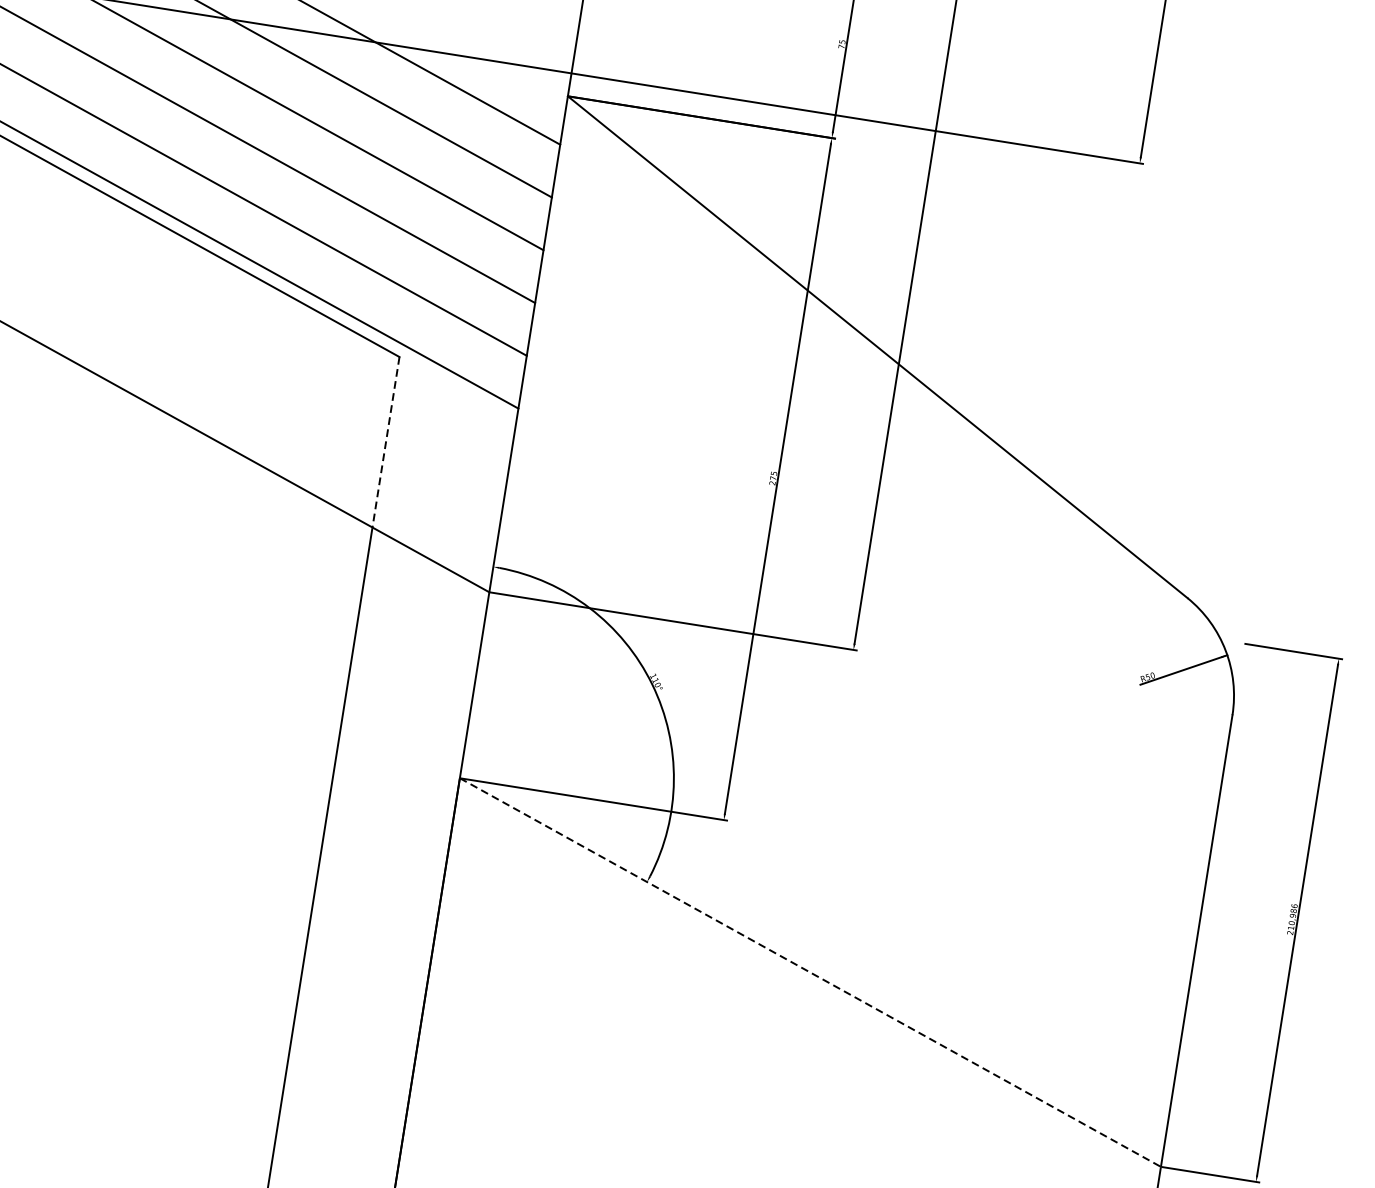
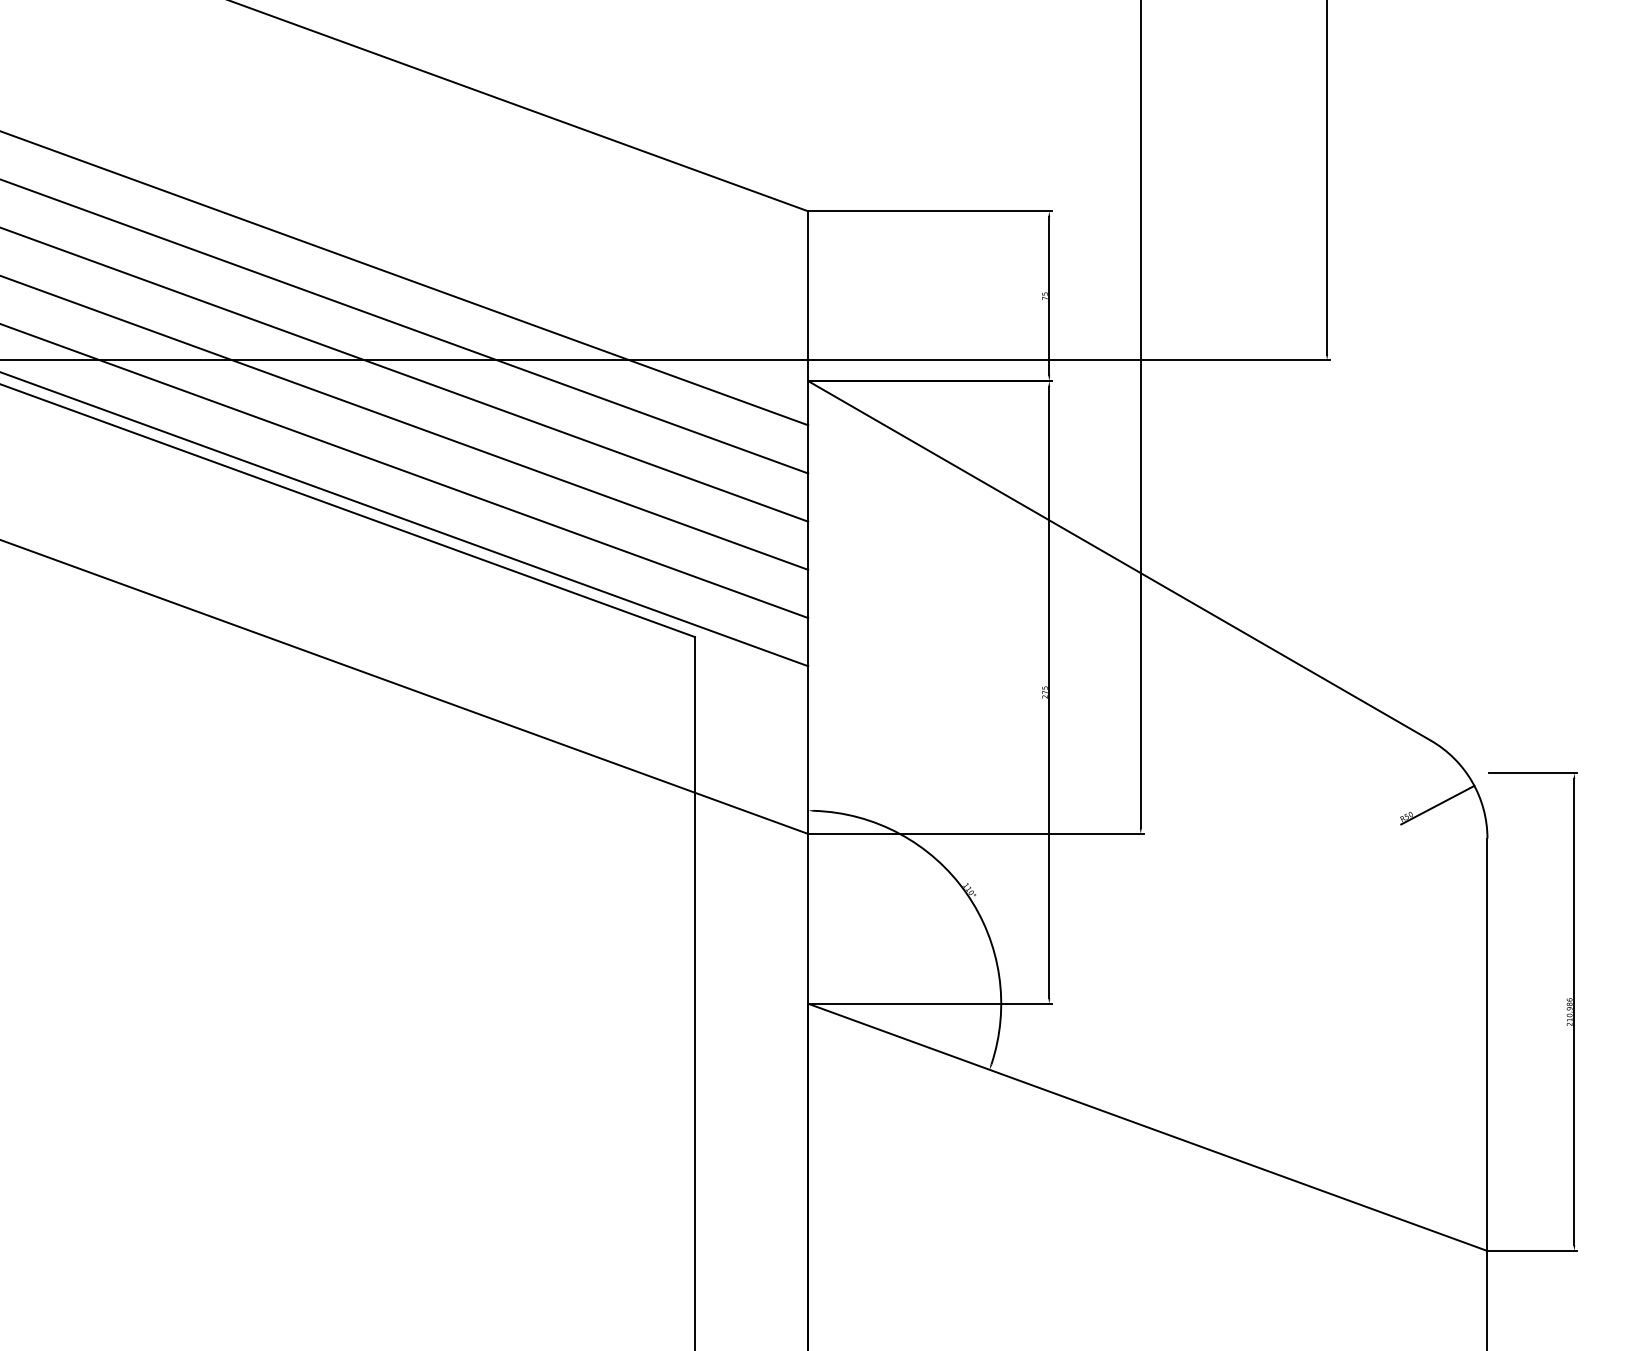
line: (386, 441) -> (695, 714), dashed -> solid
line: (811, 972) -> (1148, 1127), dashed -> solid

